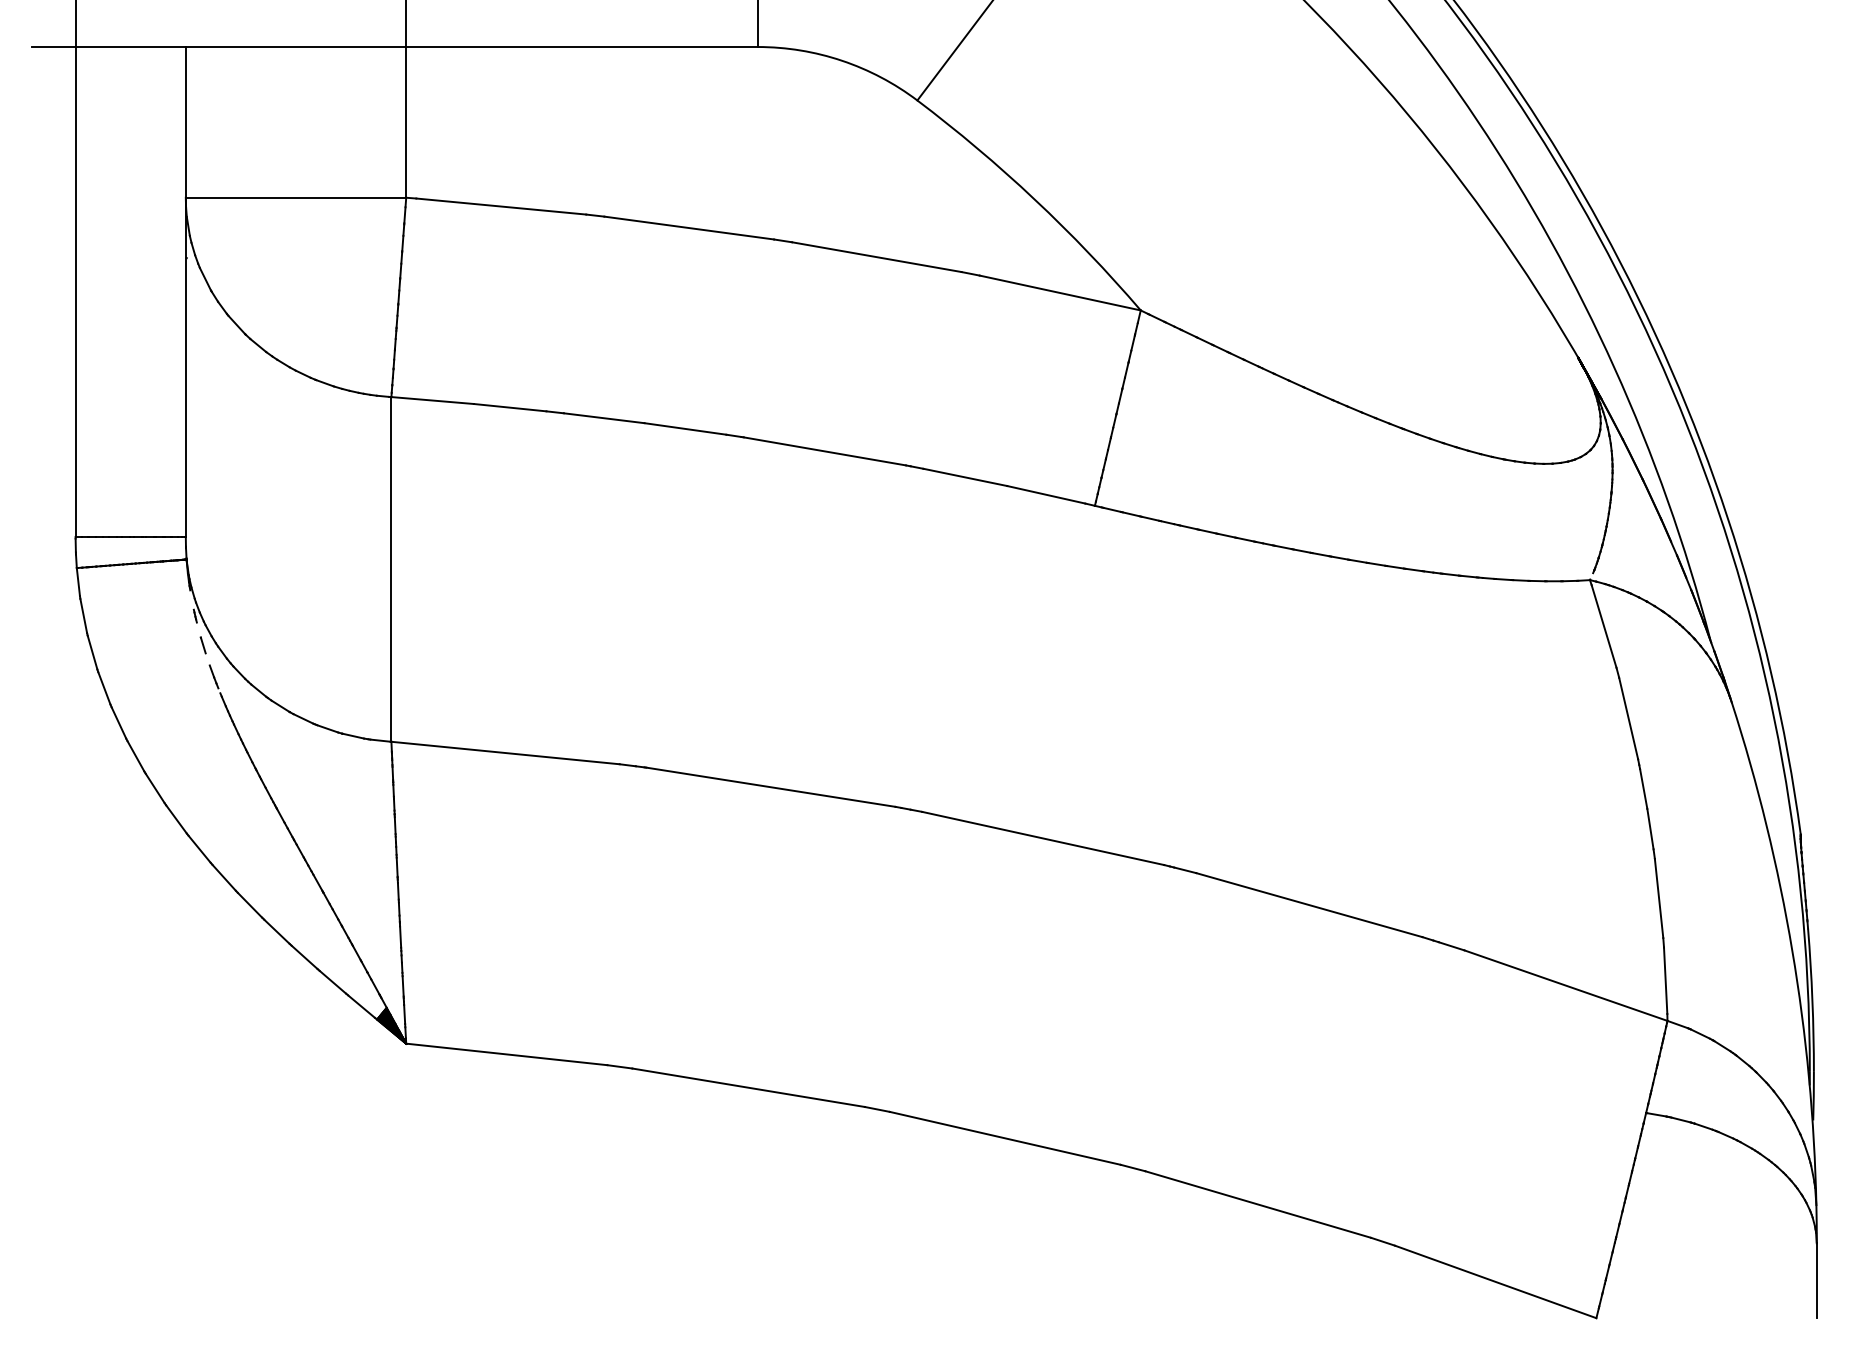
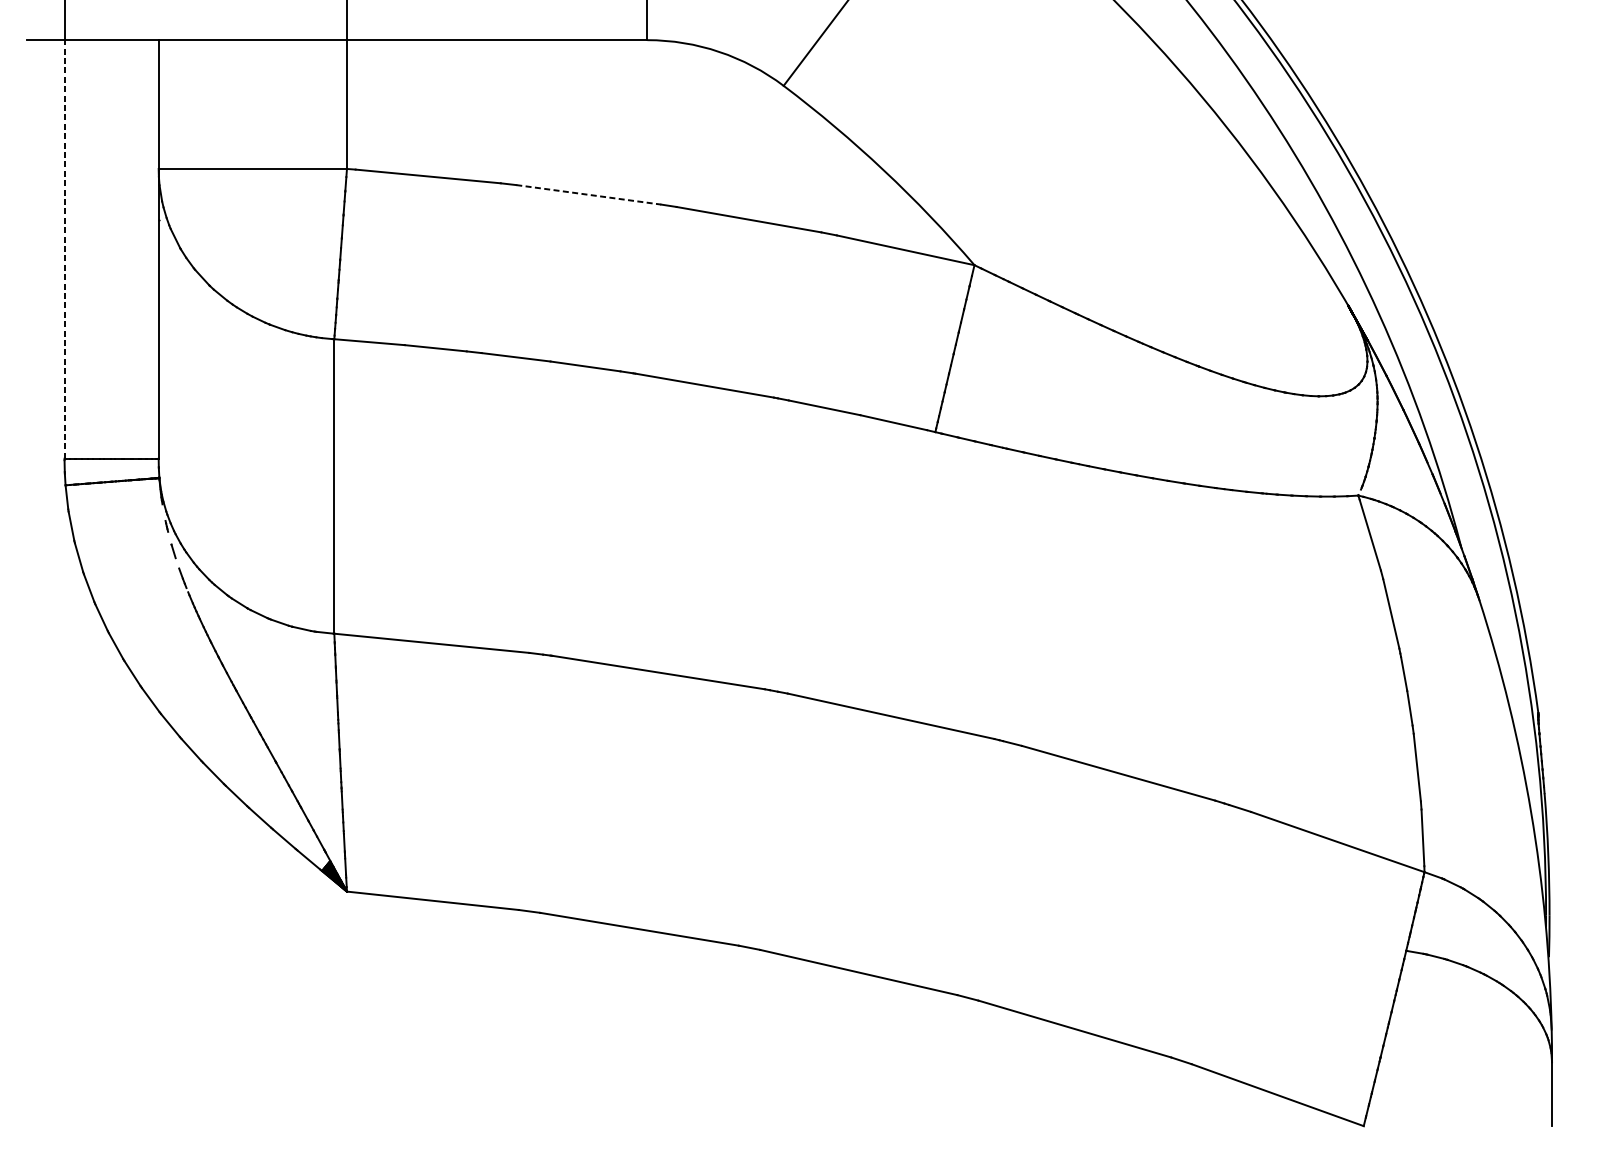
line: (689, 228) -> (588, 195), solid -> dashed
line: (75, 291) -> (64, 249), solid -> dashed

